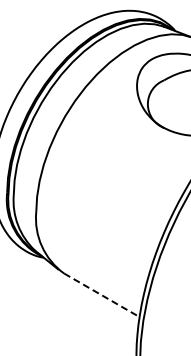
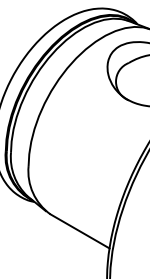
line: (101, 295) -> (79, 231), dashed -> solid

